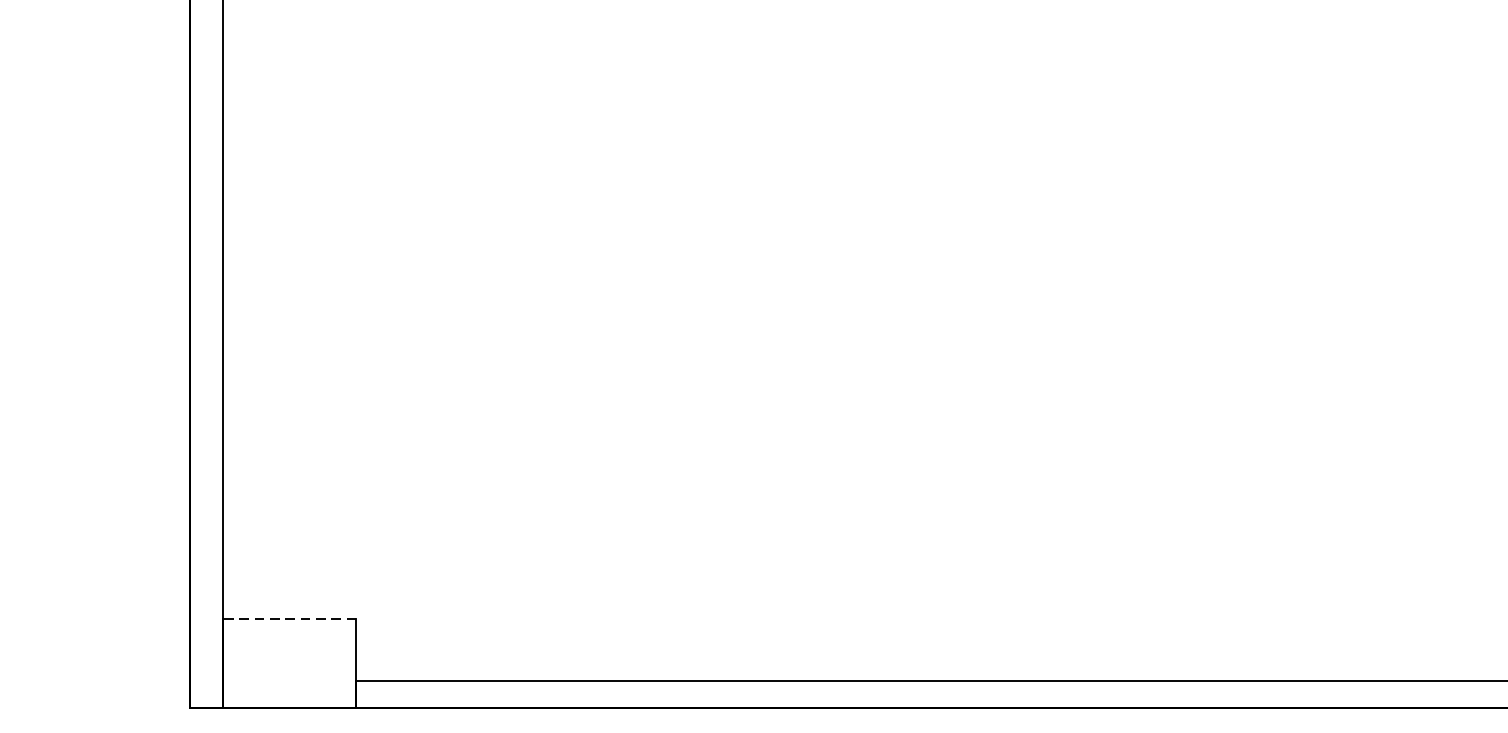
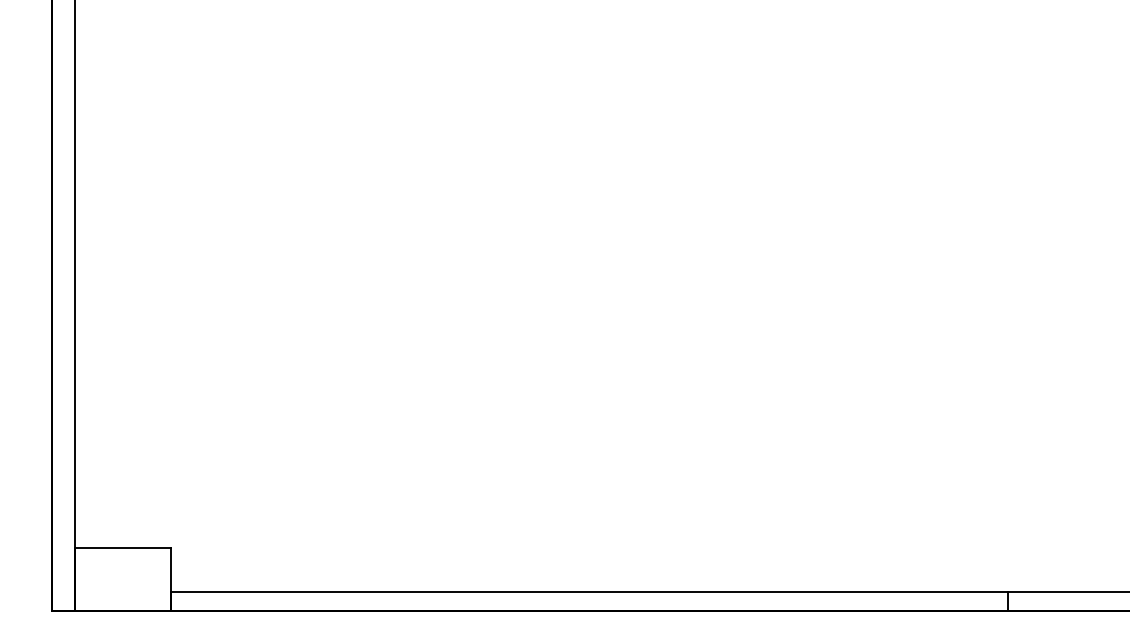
line: (290, 618) -> (123, 547), dashed -> solid

